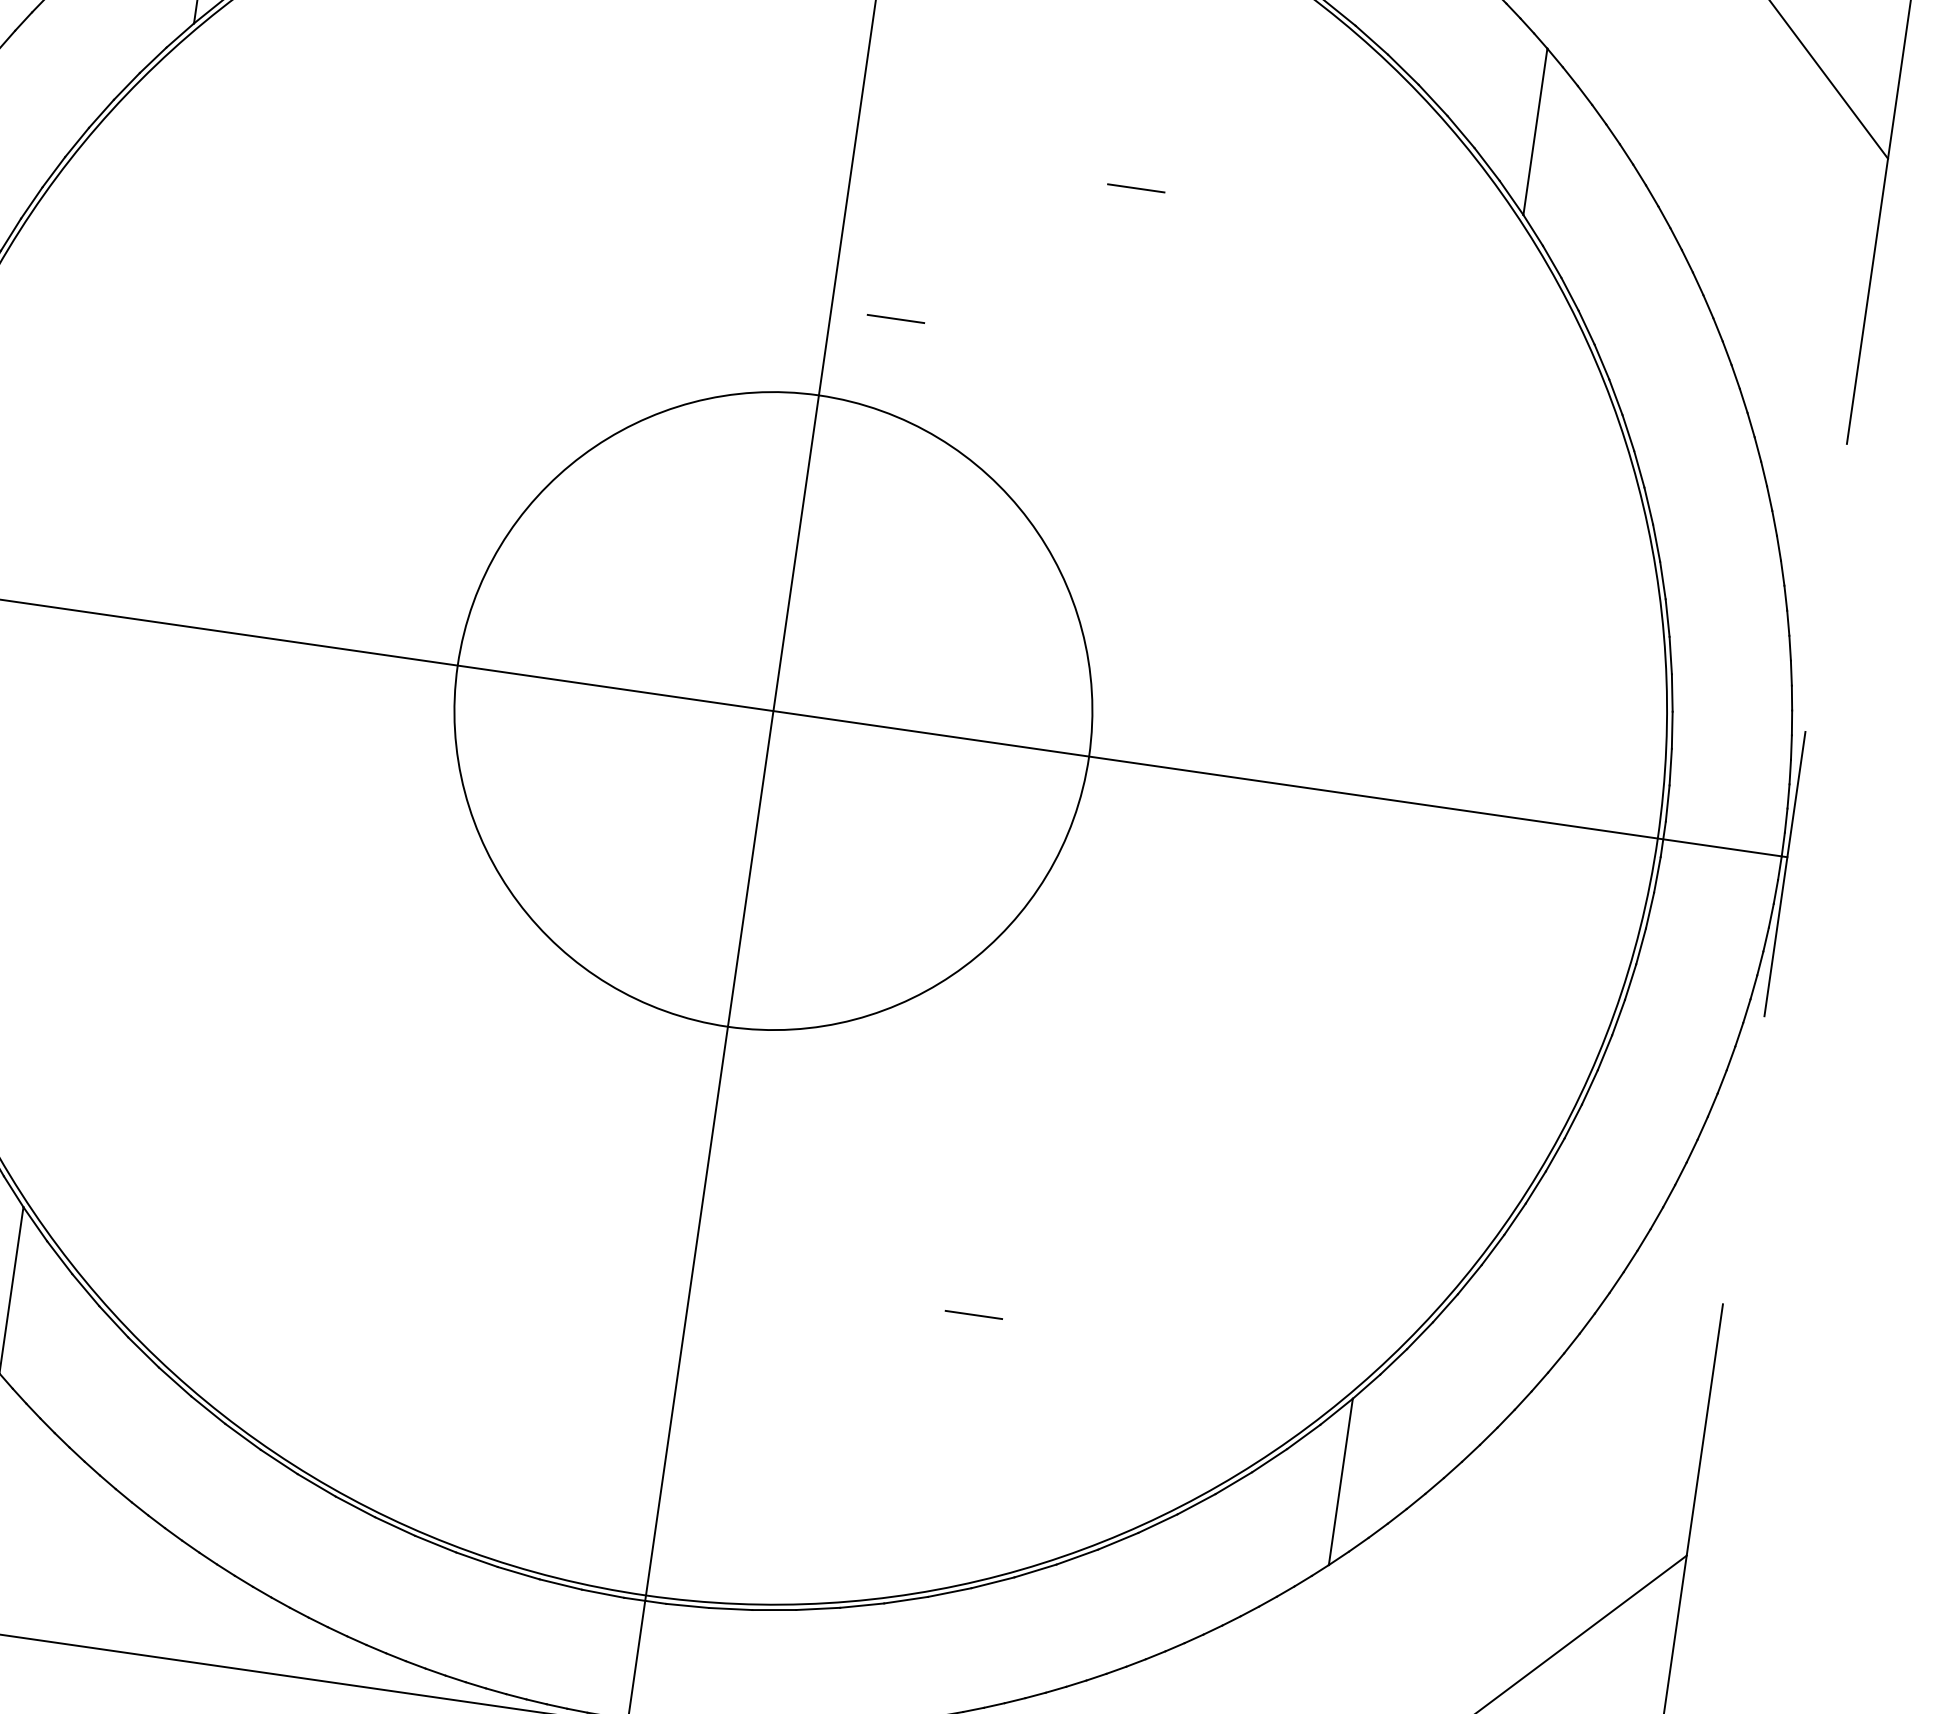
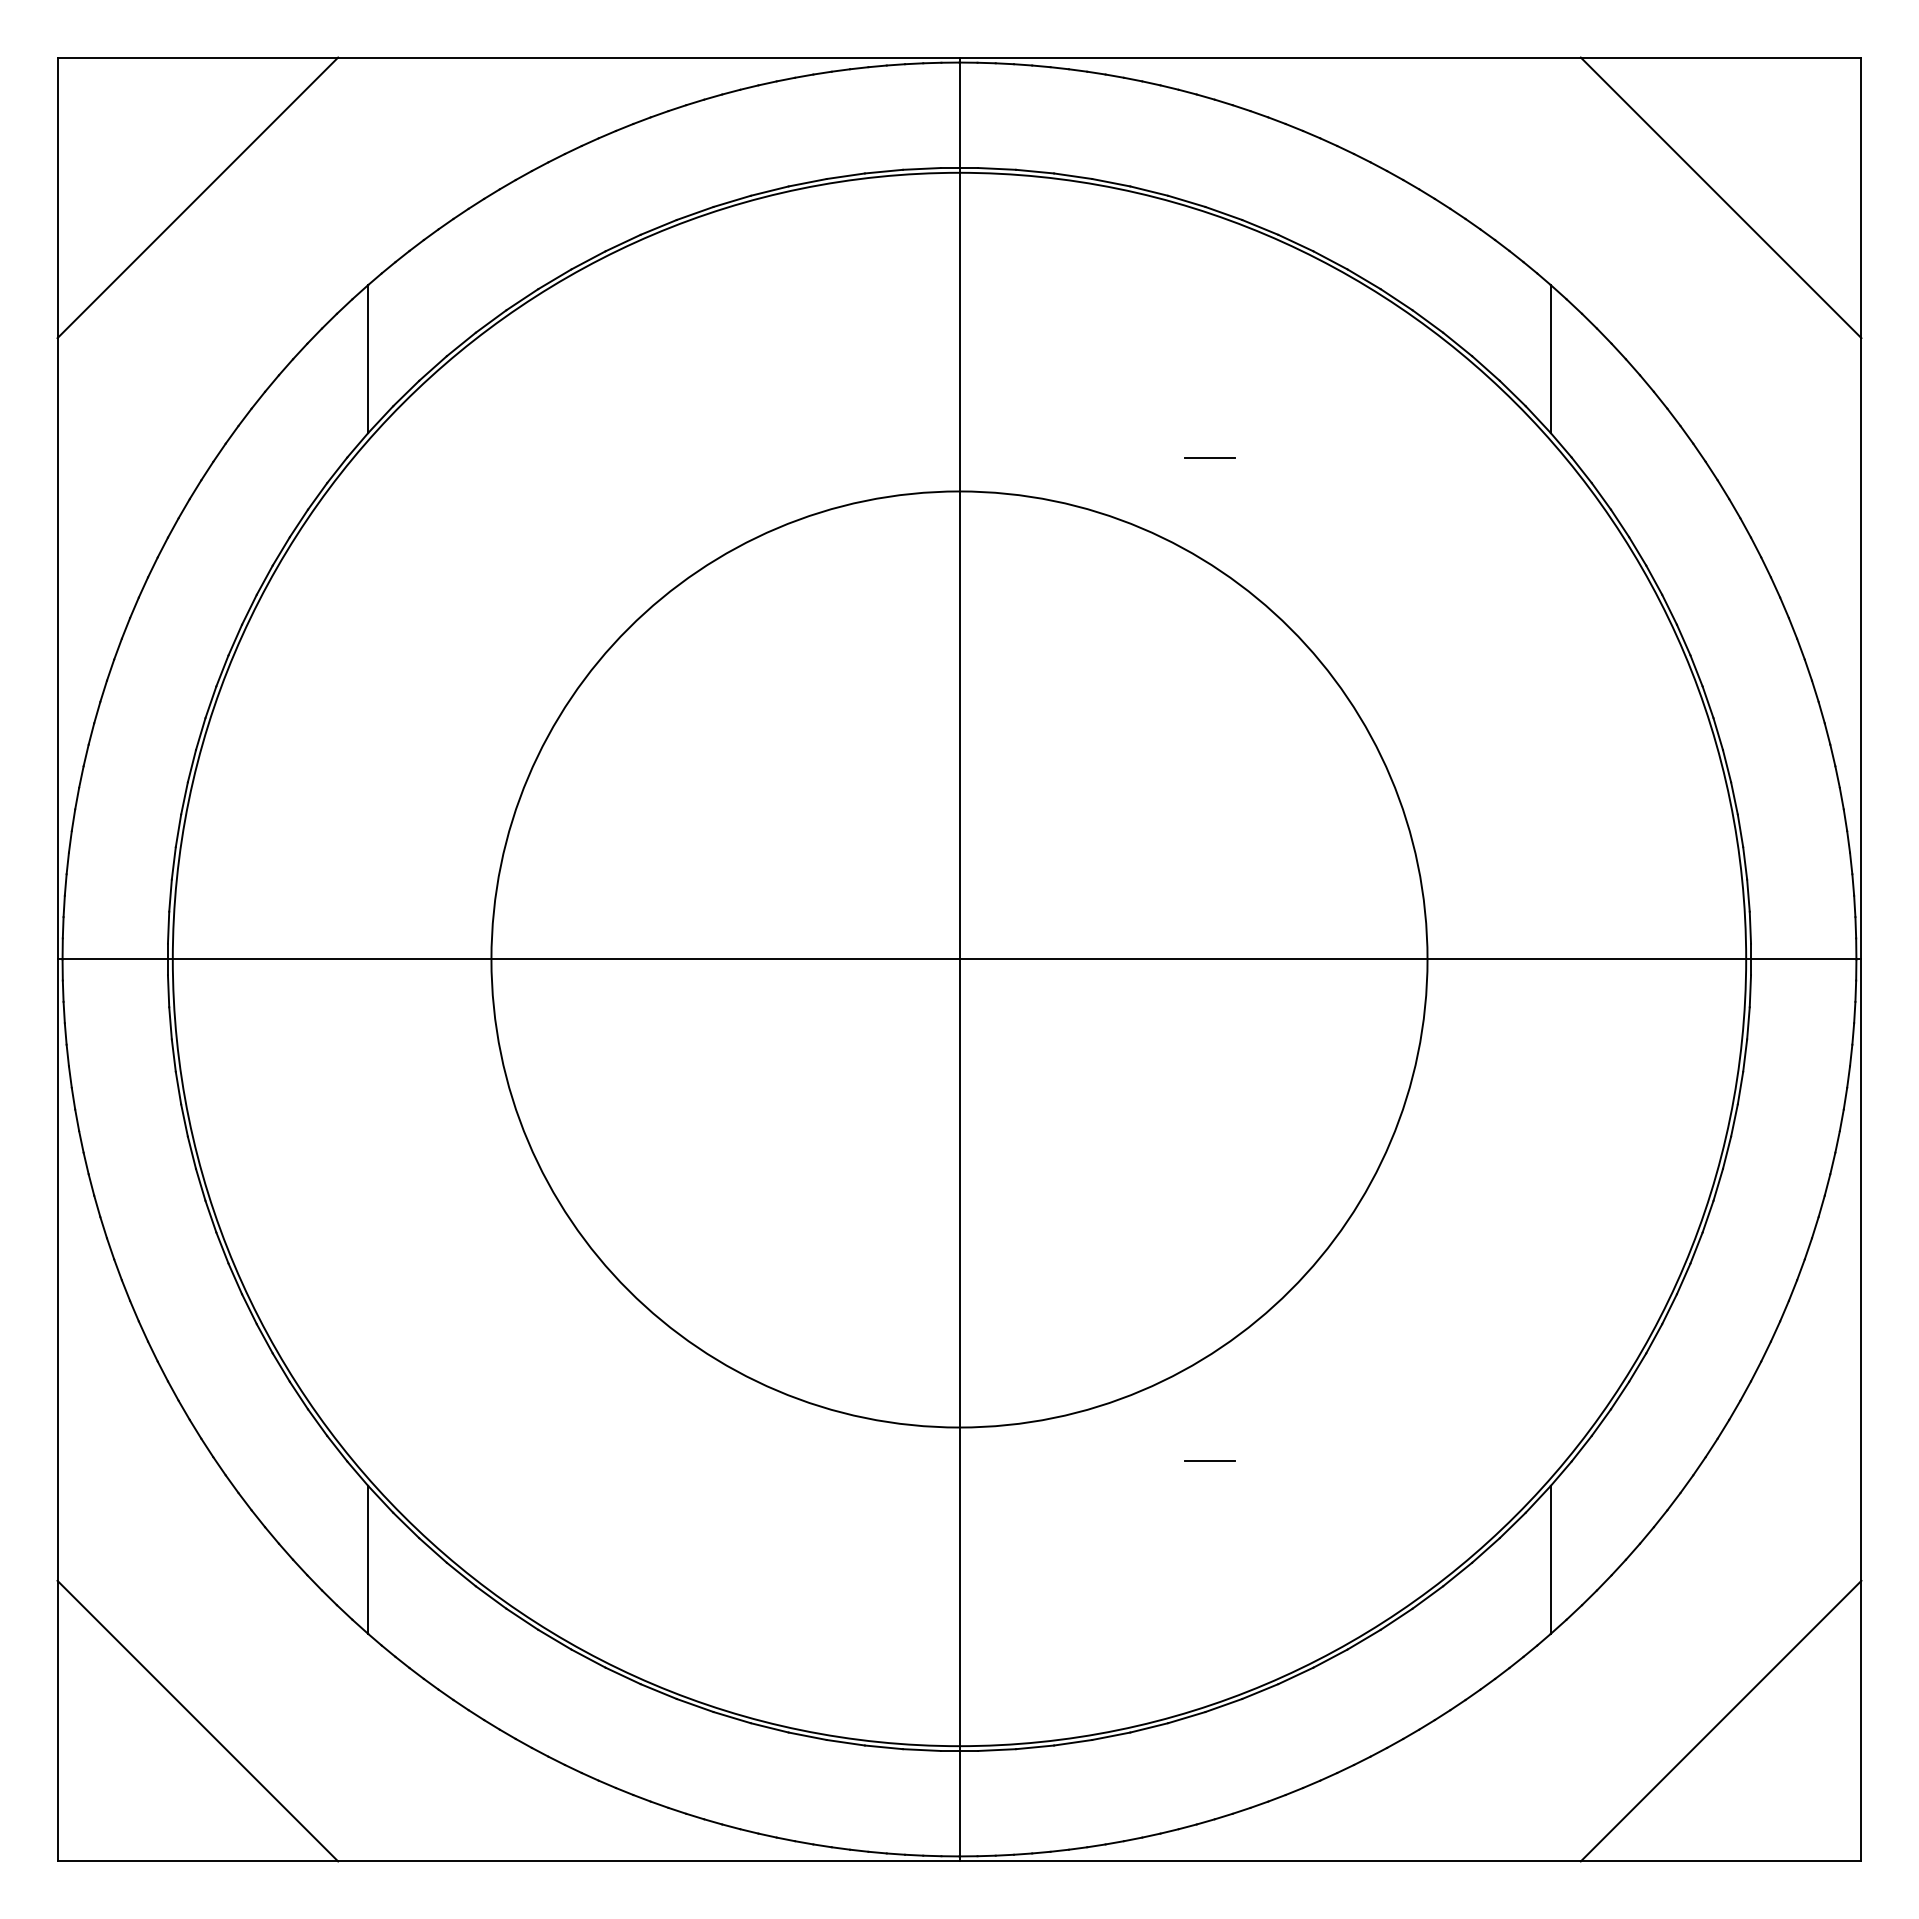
line: (895, 317) -> (1016, 601), removed
circle: (773, 711) -> (959, 959), size x1.67
line: (1787, 857) -> (1861, 959), dashed -> solid

